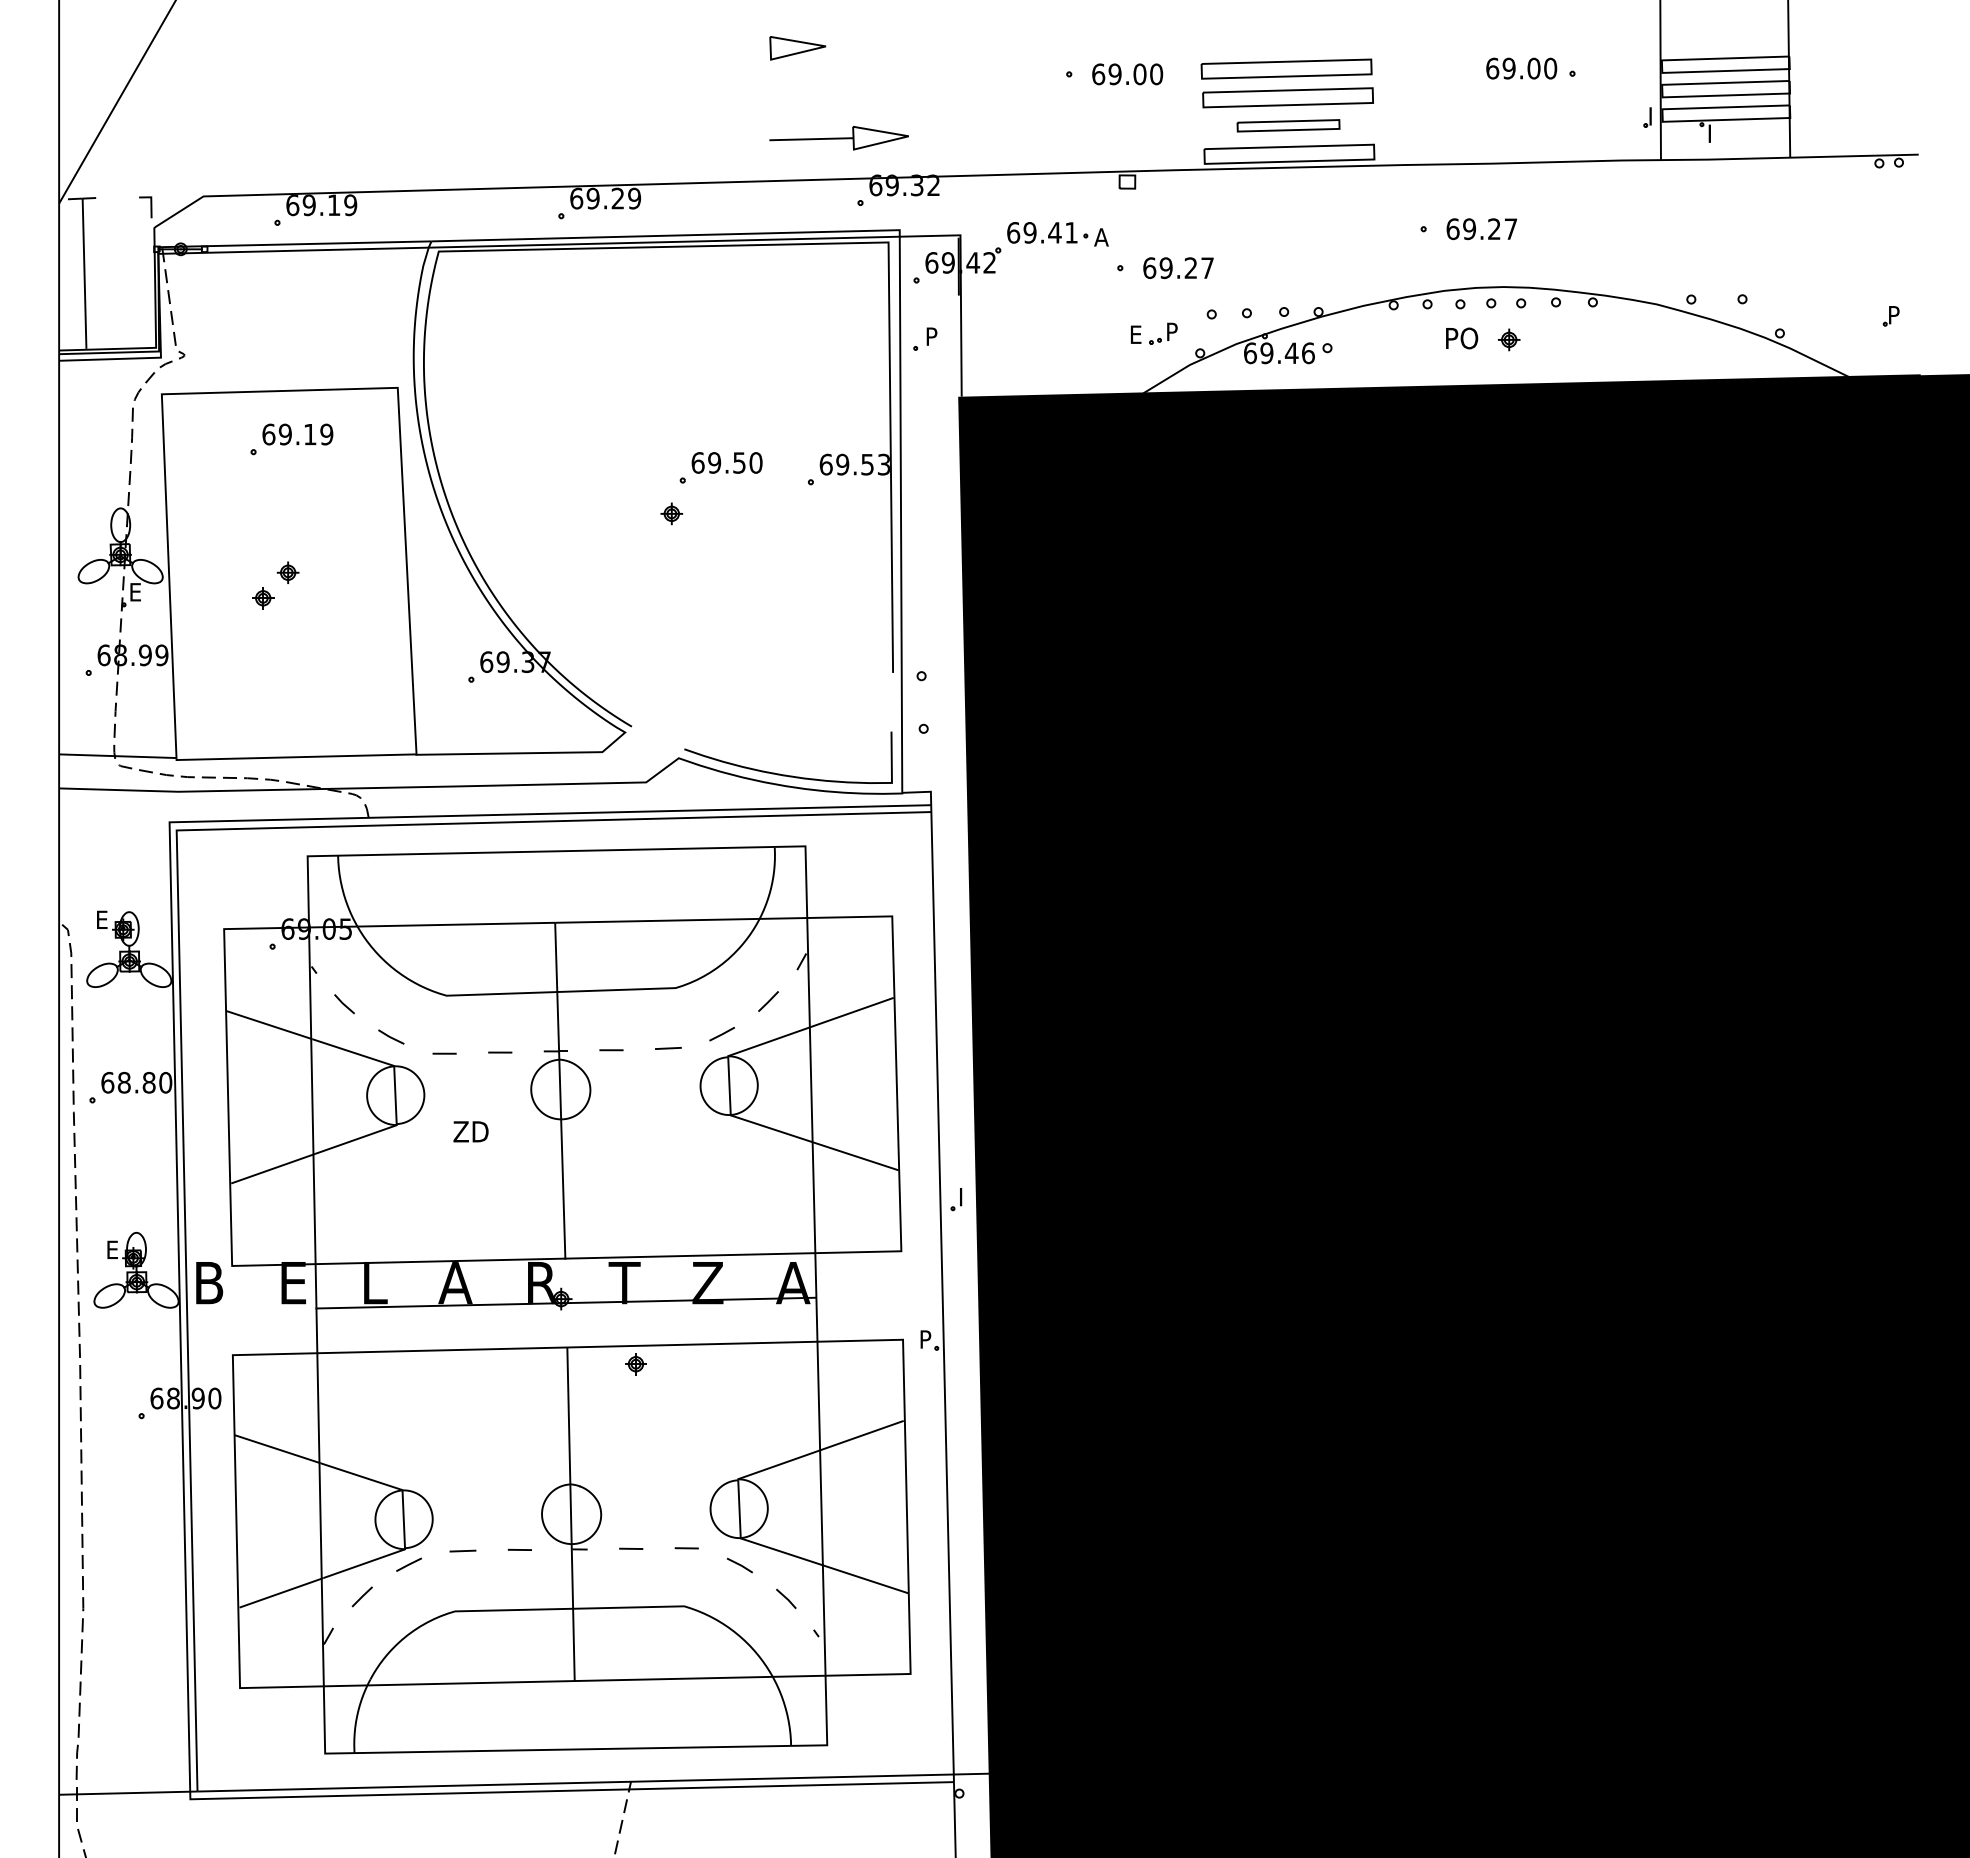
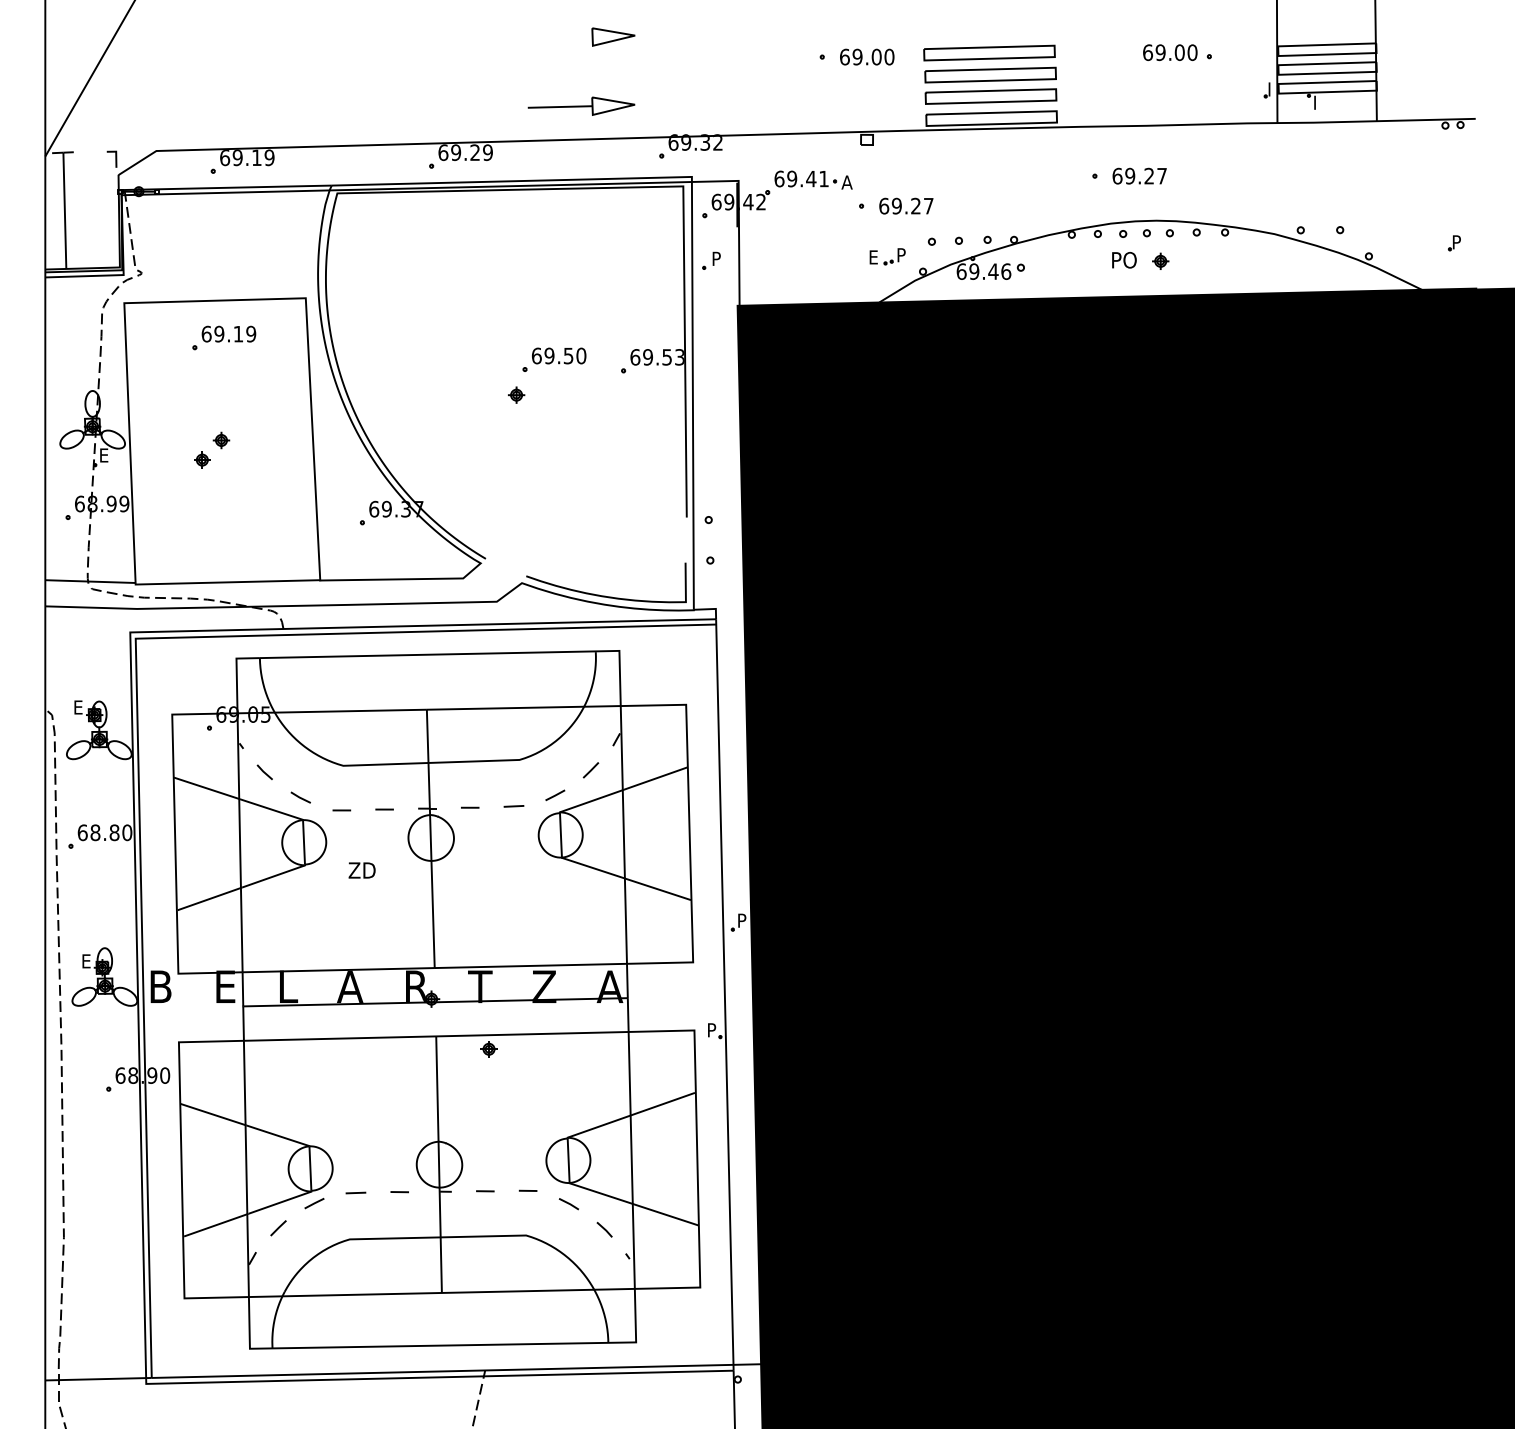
part: (1288, 125) -> (990, 96), size x1.67
part: (838, 138) -> (580, 106), moved
text: (966, 1193) -> (743, 917), I -> P

